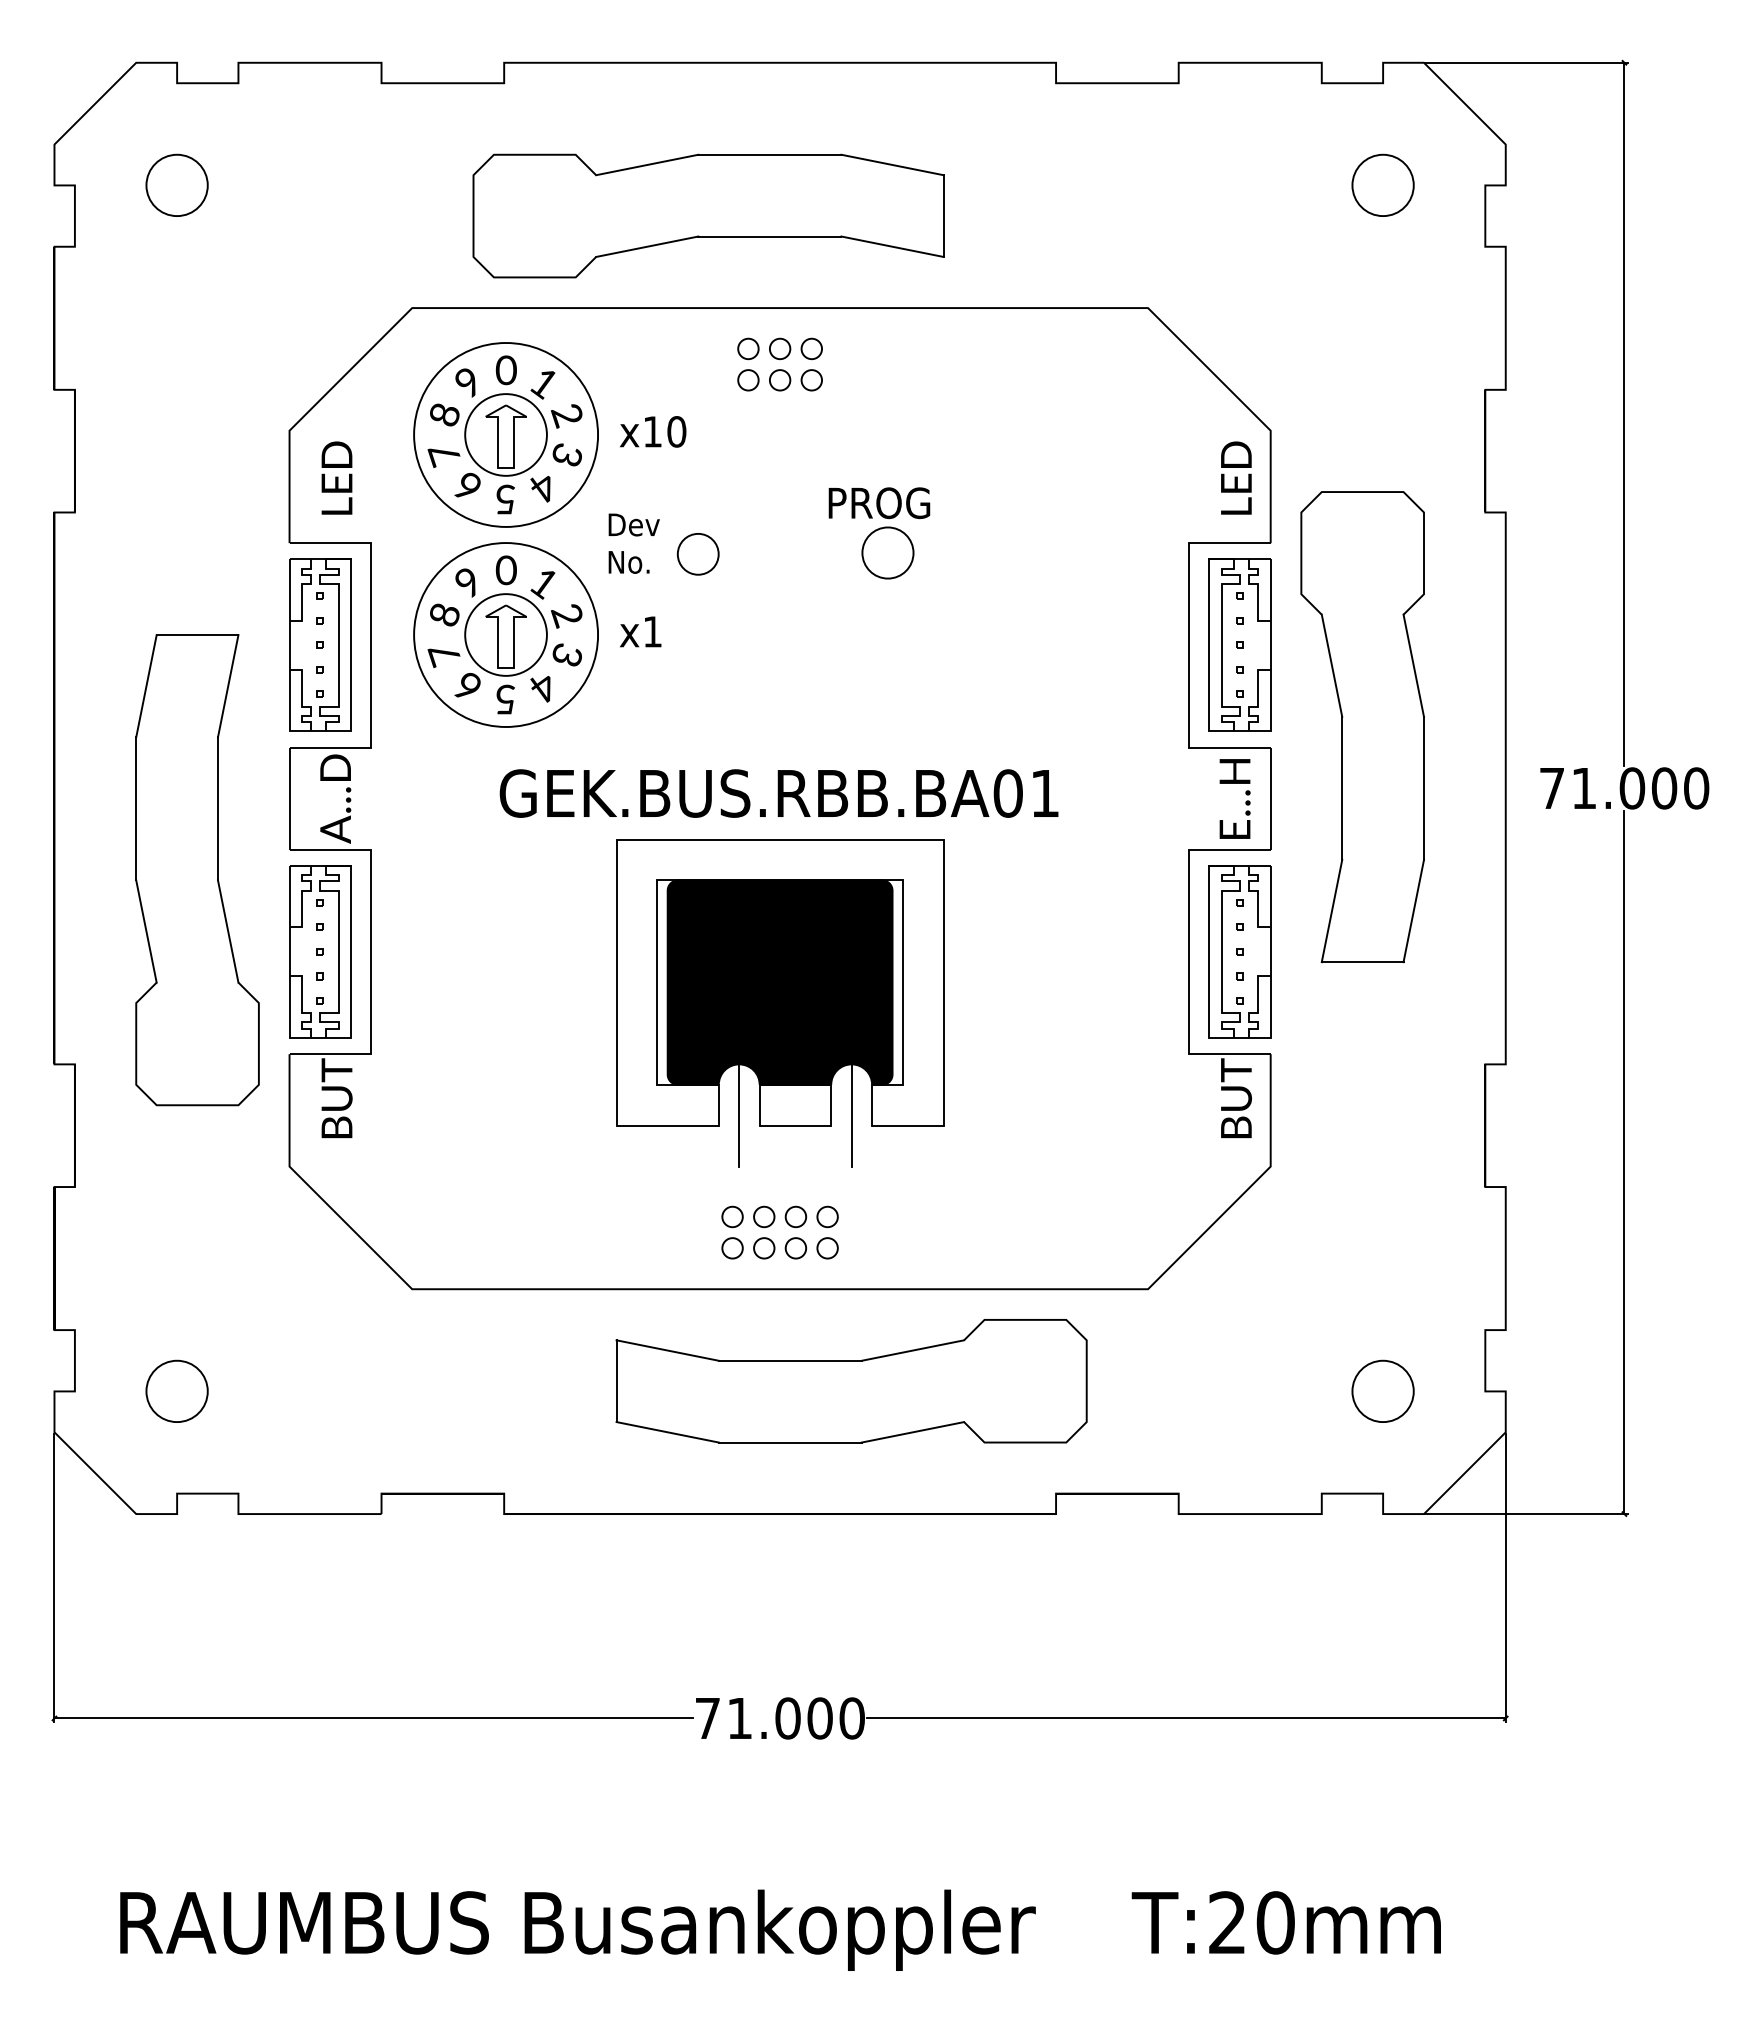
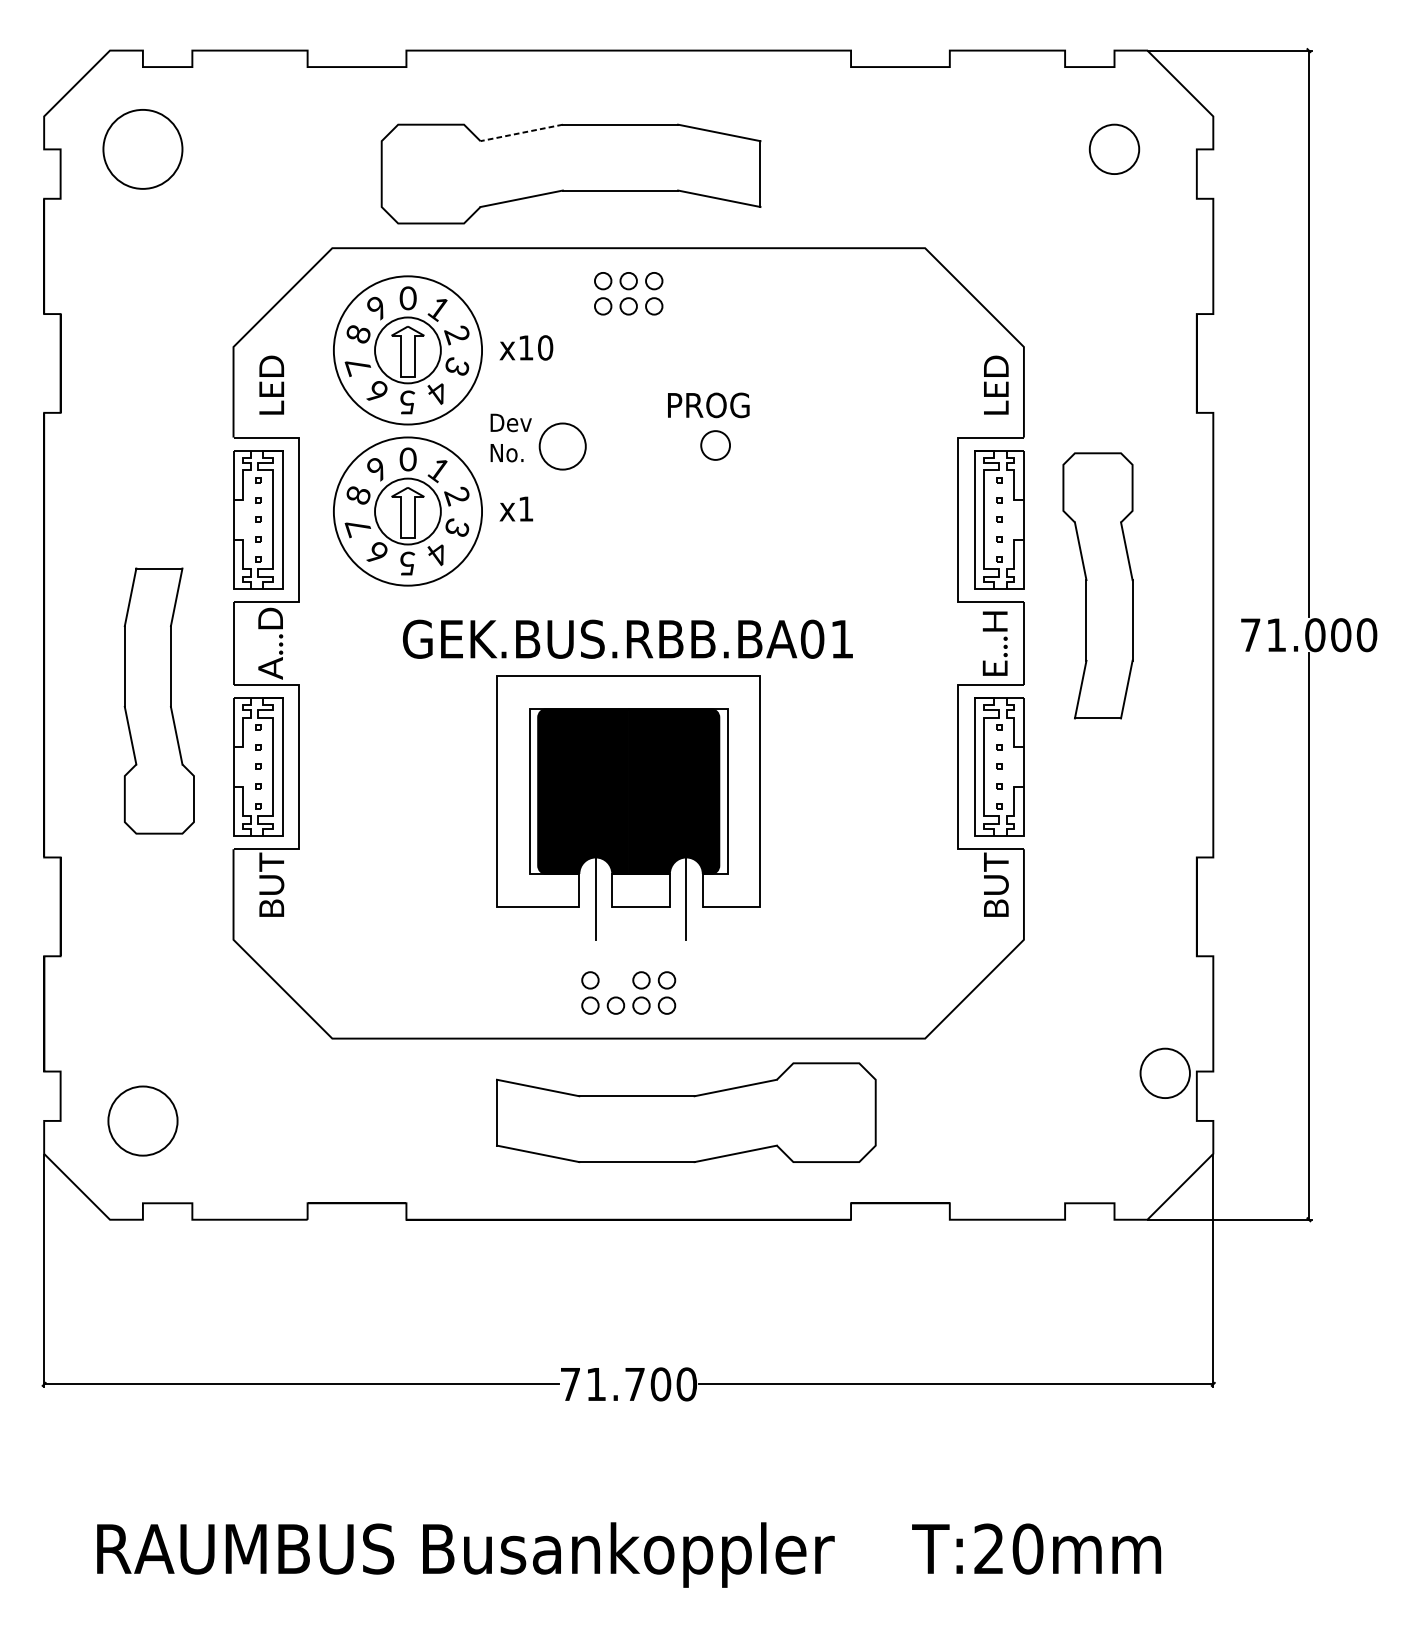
line: (646, 165) -> (521, 133), solid -> dashed
circle: (176, 185) -> (142, 149), size x1.6
circle: (887, 552) -> (715, 445), size x0.7
circle: (697, 553) -> (562, 445), size x1.4
part: (1362, 727) -> (1097, 586), size x0.7
part: (197, 870) -> (159, 701), size x0.7
circle: (764, 1216) -> (616, 980), removed
circle: (176, 1390) -> (142, 1120), size x1.4
circle: (1382, 1390) -> (1164, 1072), moved
text: (787, 1718) -> (634, 1384), 71.000 -> 71.700

